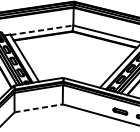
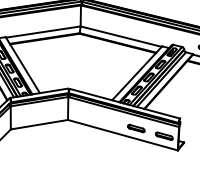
line: (42, 30) -> (43, 32), dashed -> solid
line: (38, 108) -> (39, 124), dashed -> solid

